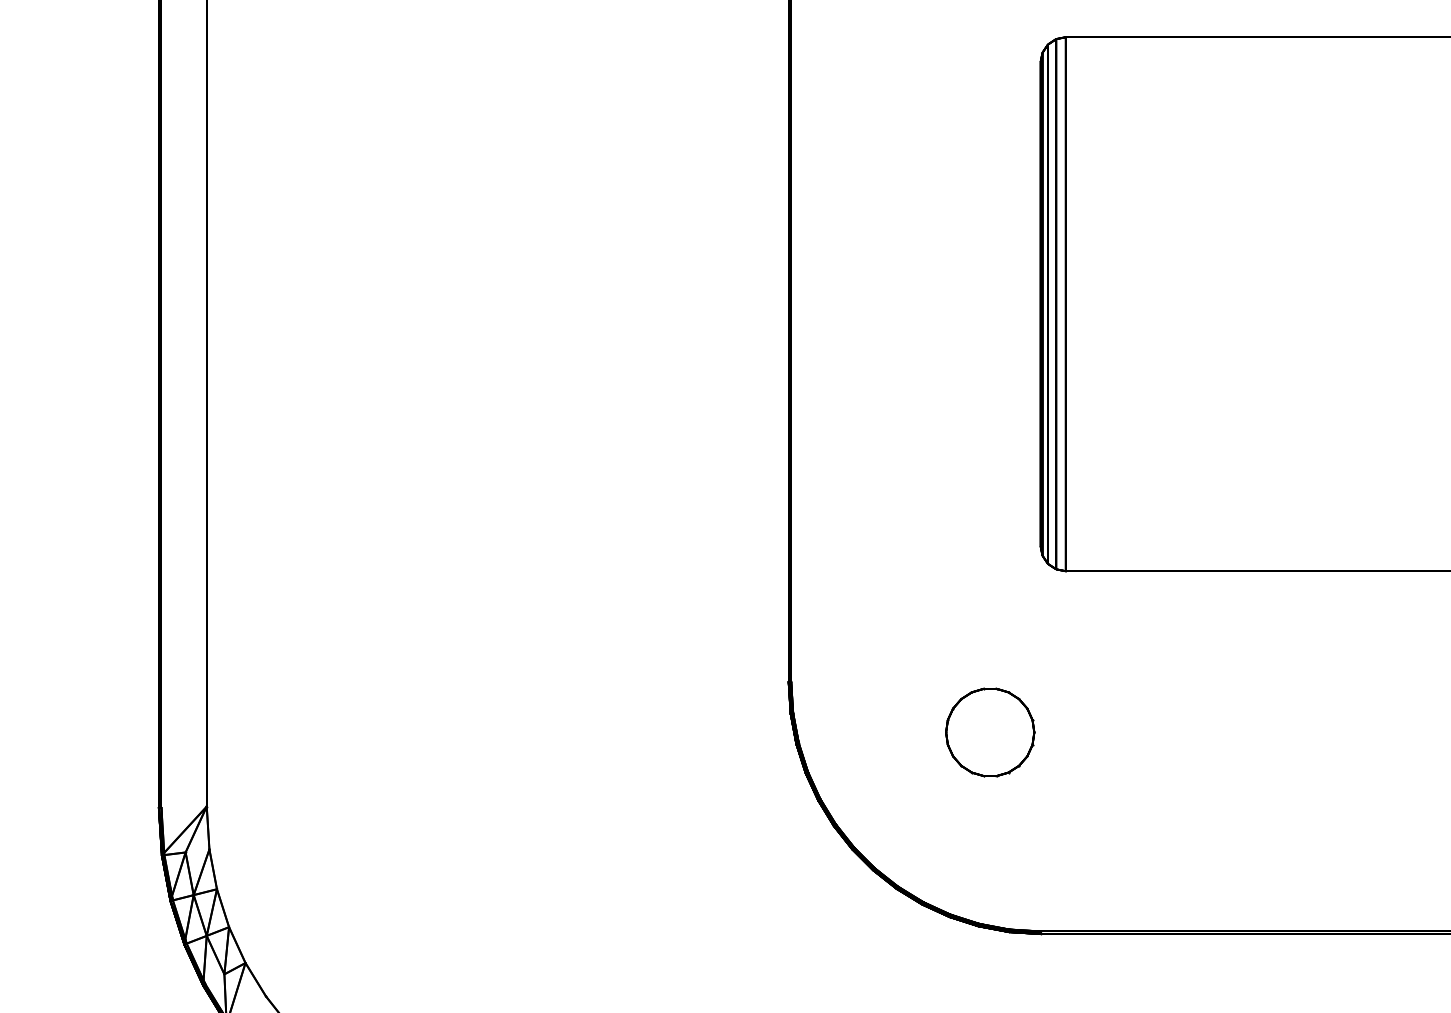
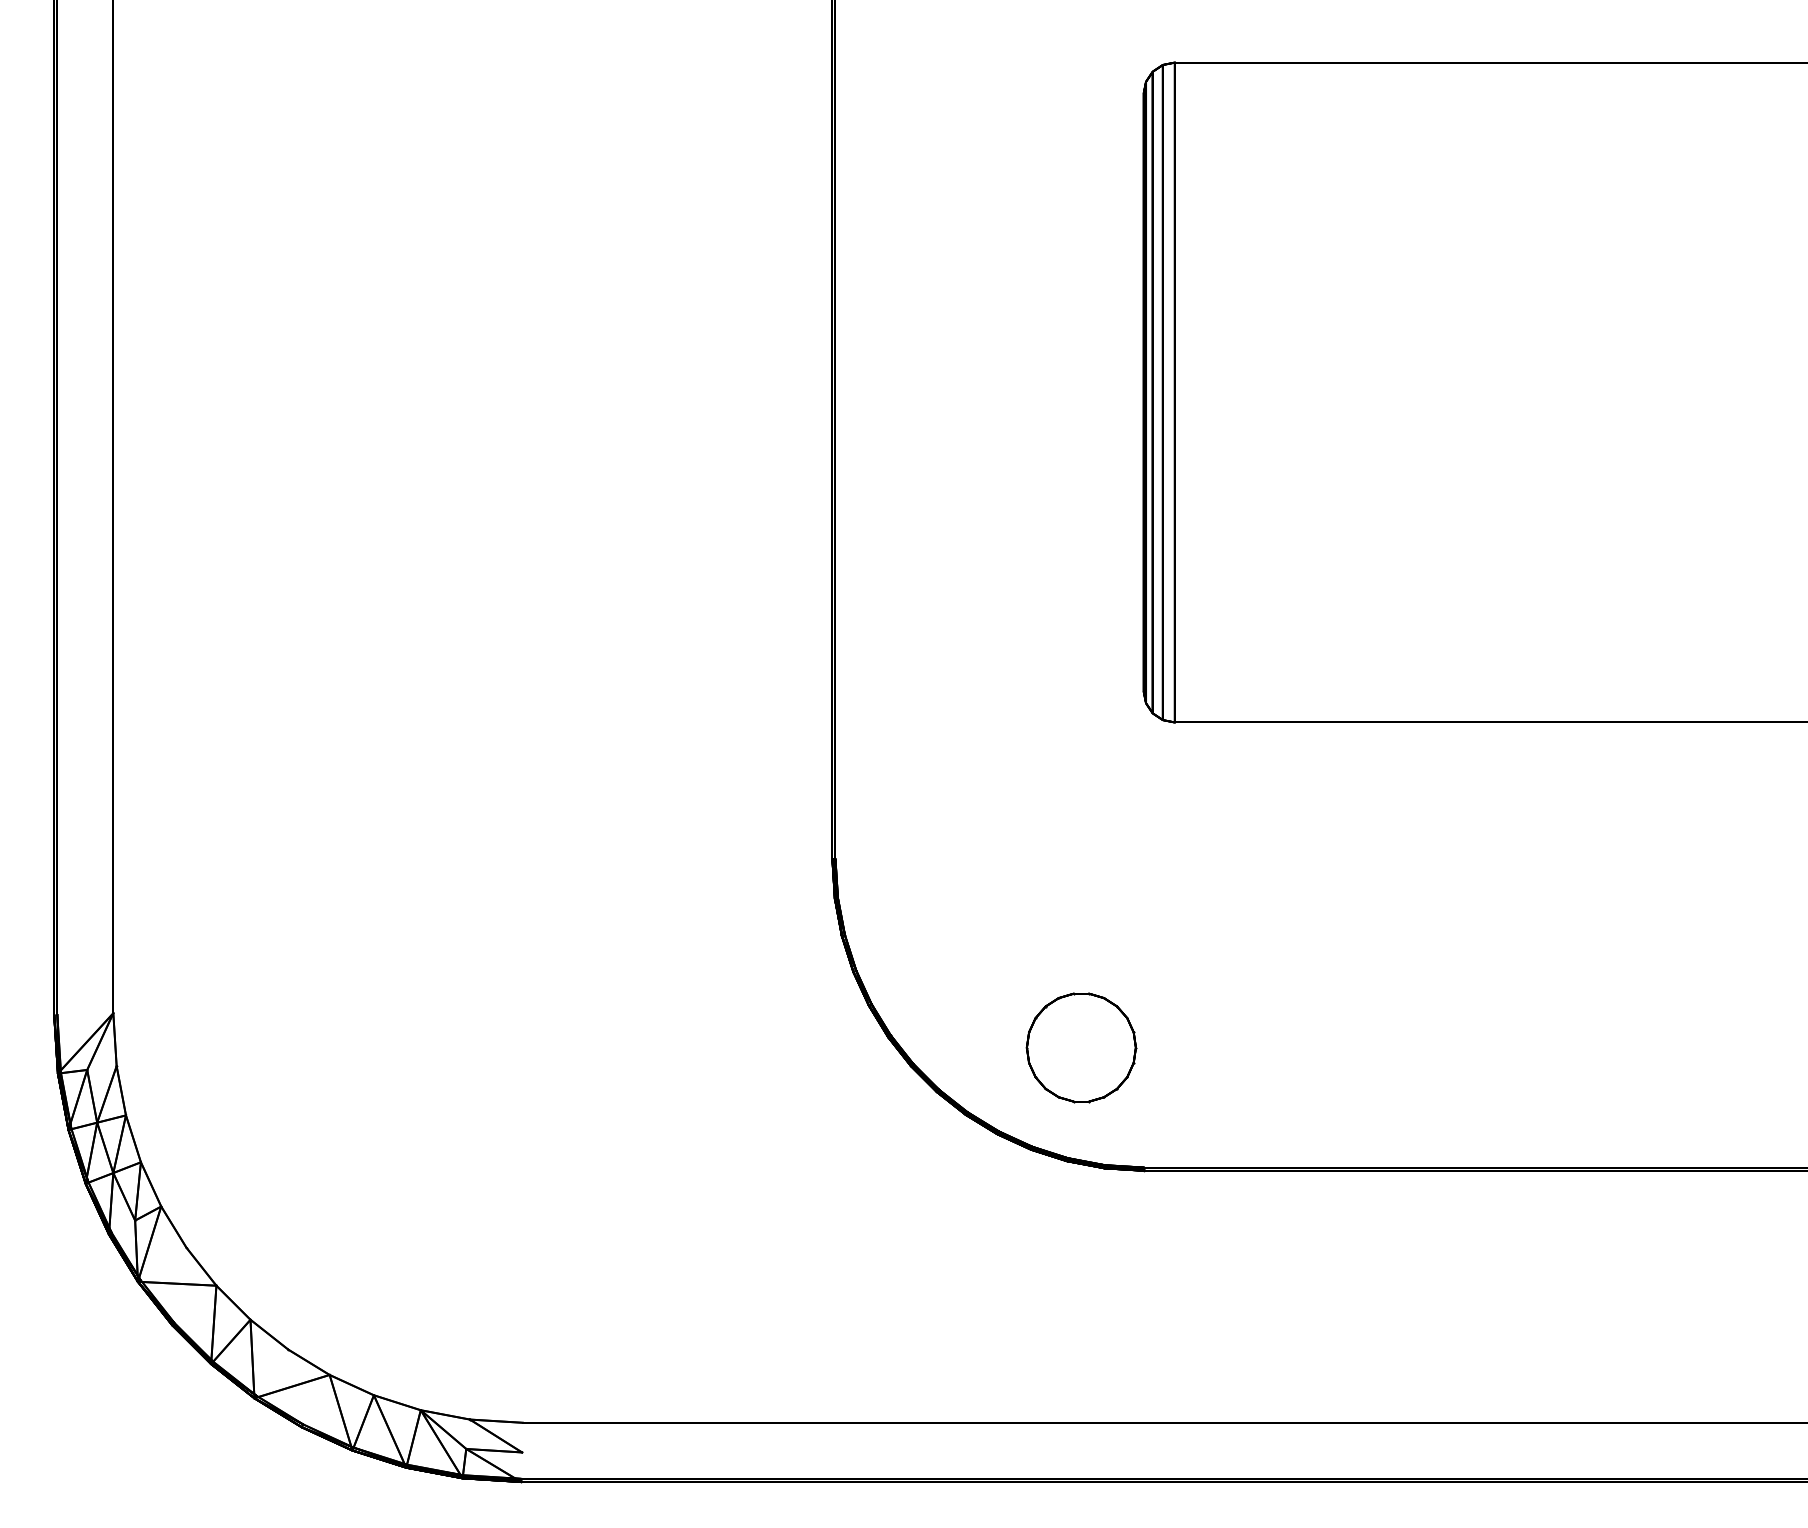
part: (990, 732) -> (1081, 1047), moved

